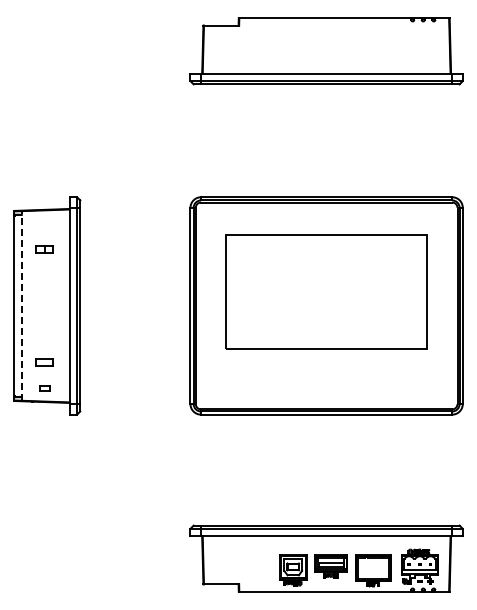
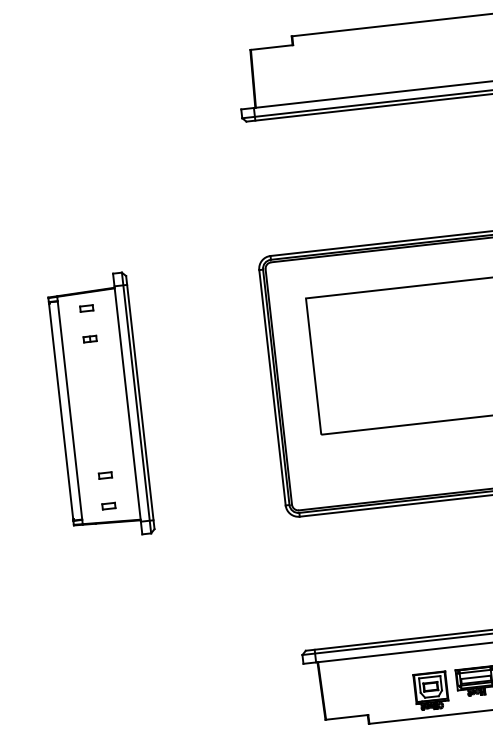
part: (44, 223) -> (86, 308), added
part: (44, 248) -> (89, 338), size x0.62
line: (21, 305) -> (69, 409), dashed -> solid
part: (44, 362) -> (105, 475), size x0.62

